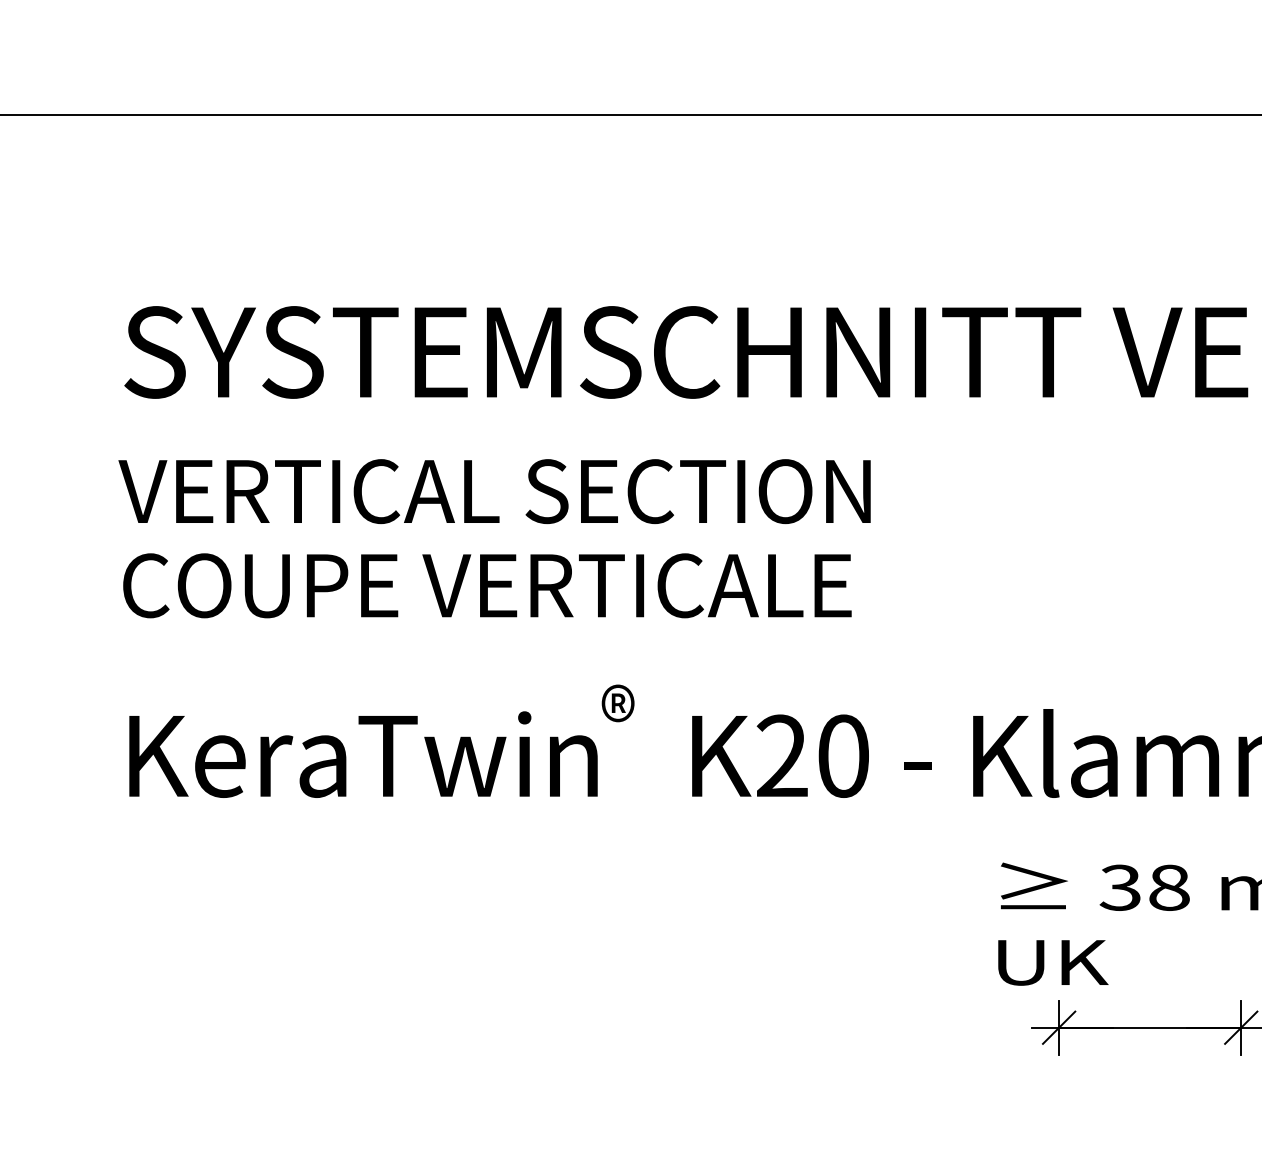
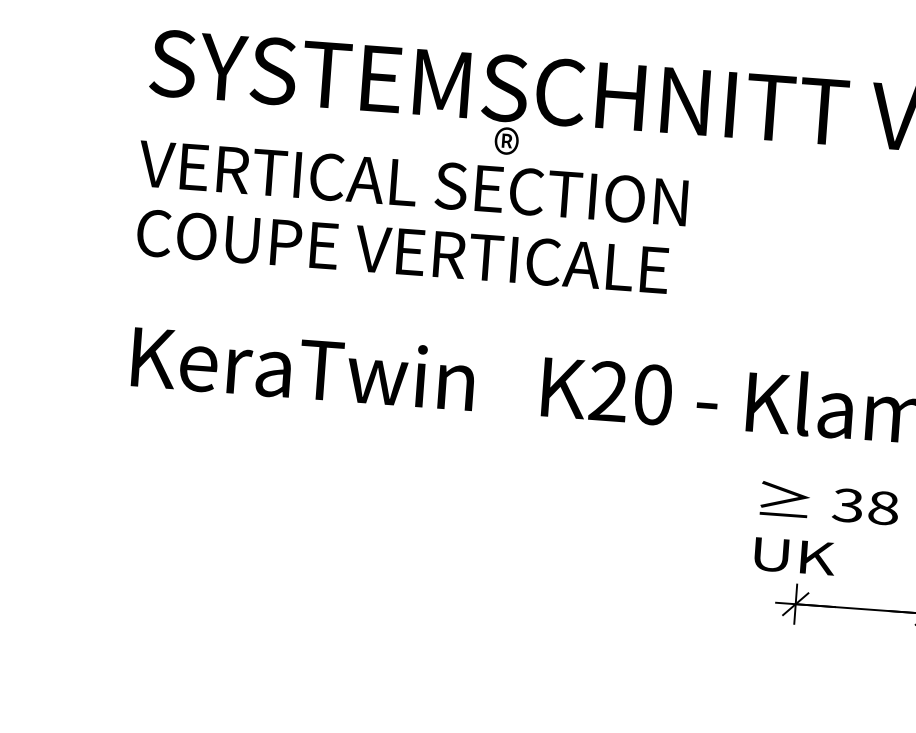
text: (617, 703) -> (506, 141), moved

